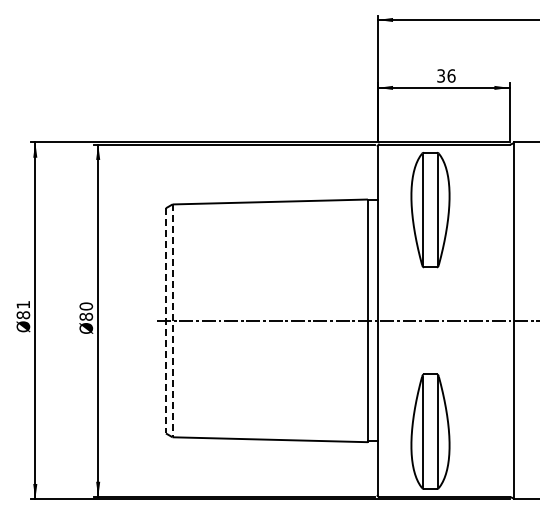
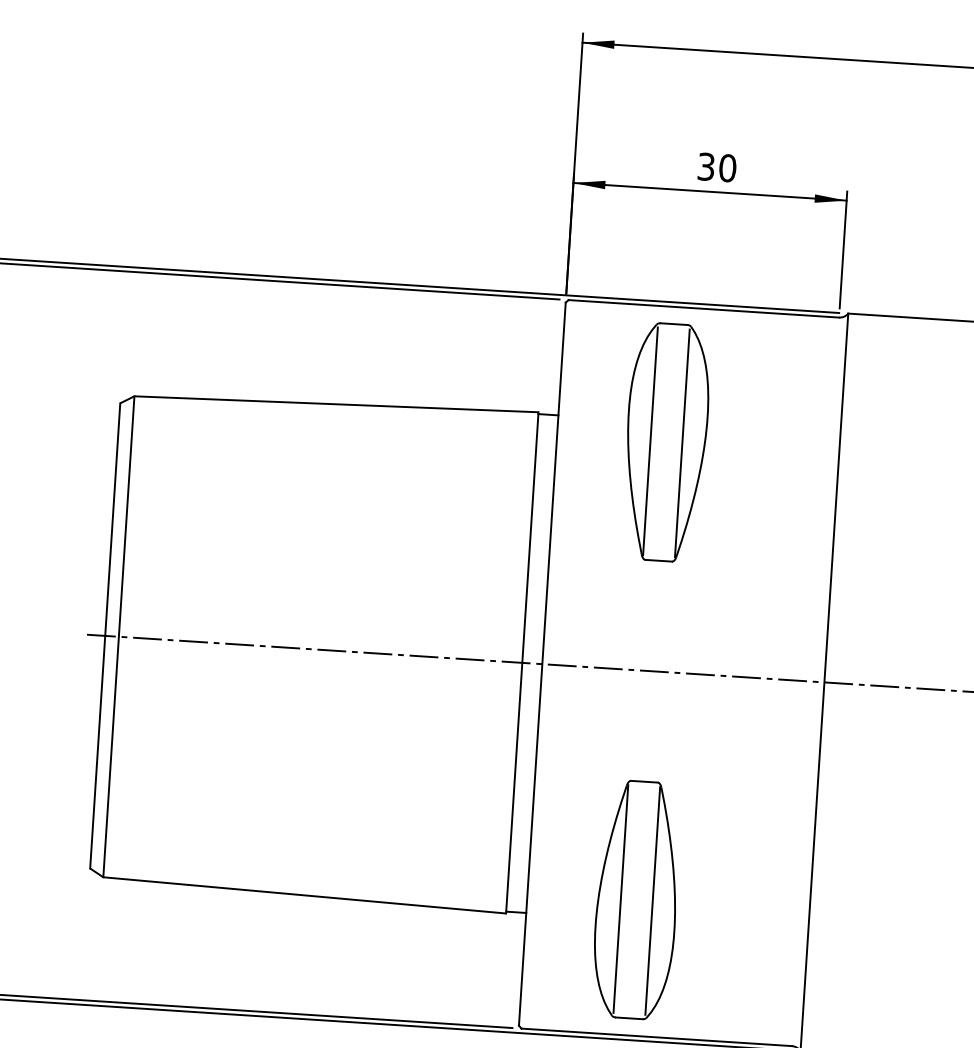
text: (451, 75) -> (727, 167), 36 -> 30
line: (165, 320) -> (104, 635), dashed -> solid
line: (172, 321) -> (118, 638), dashed -> solid

